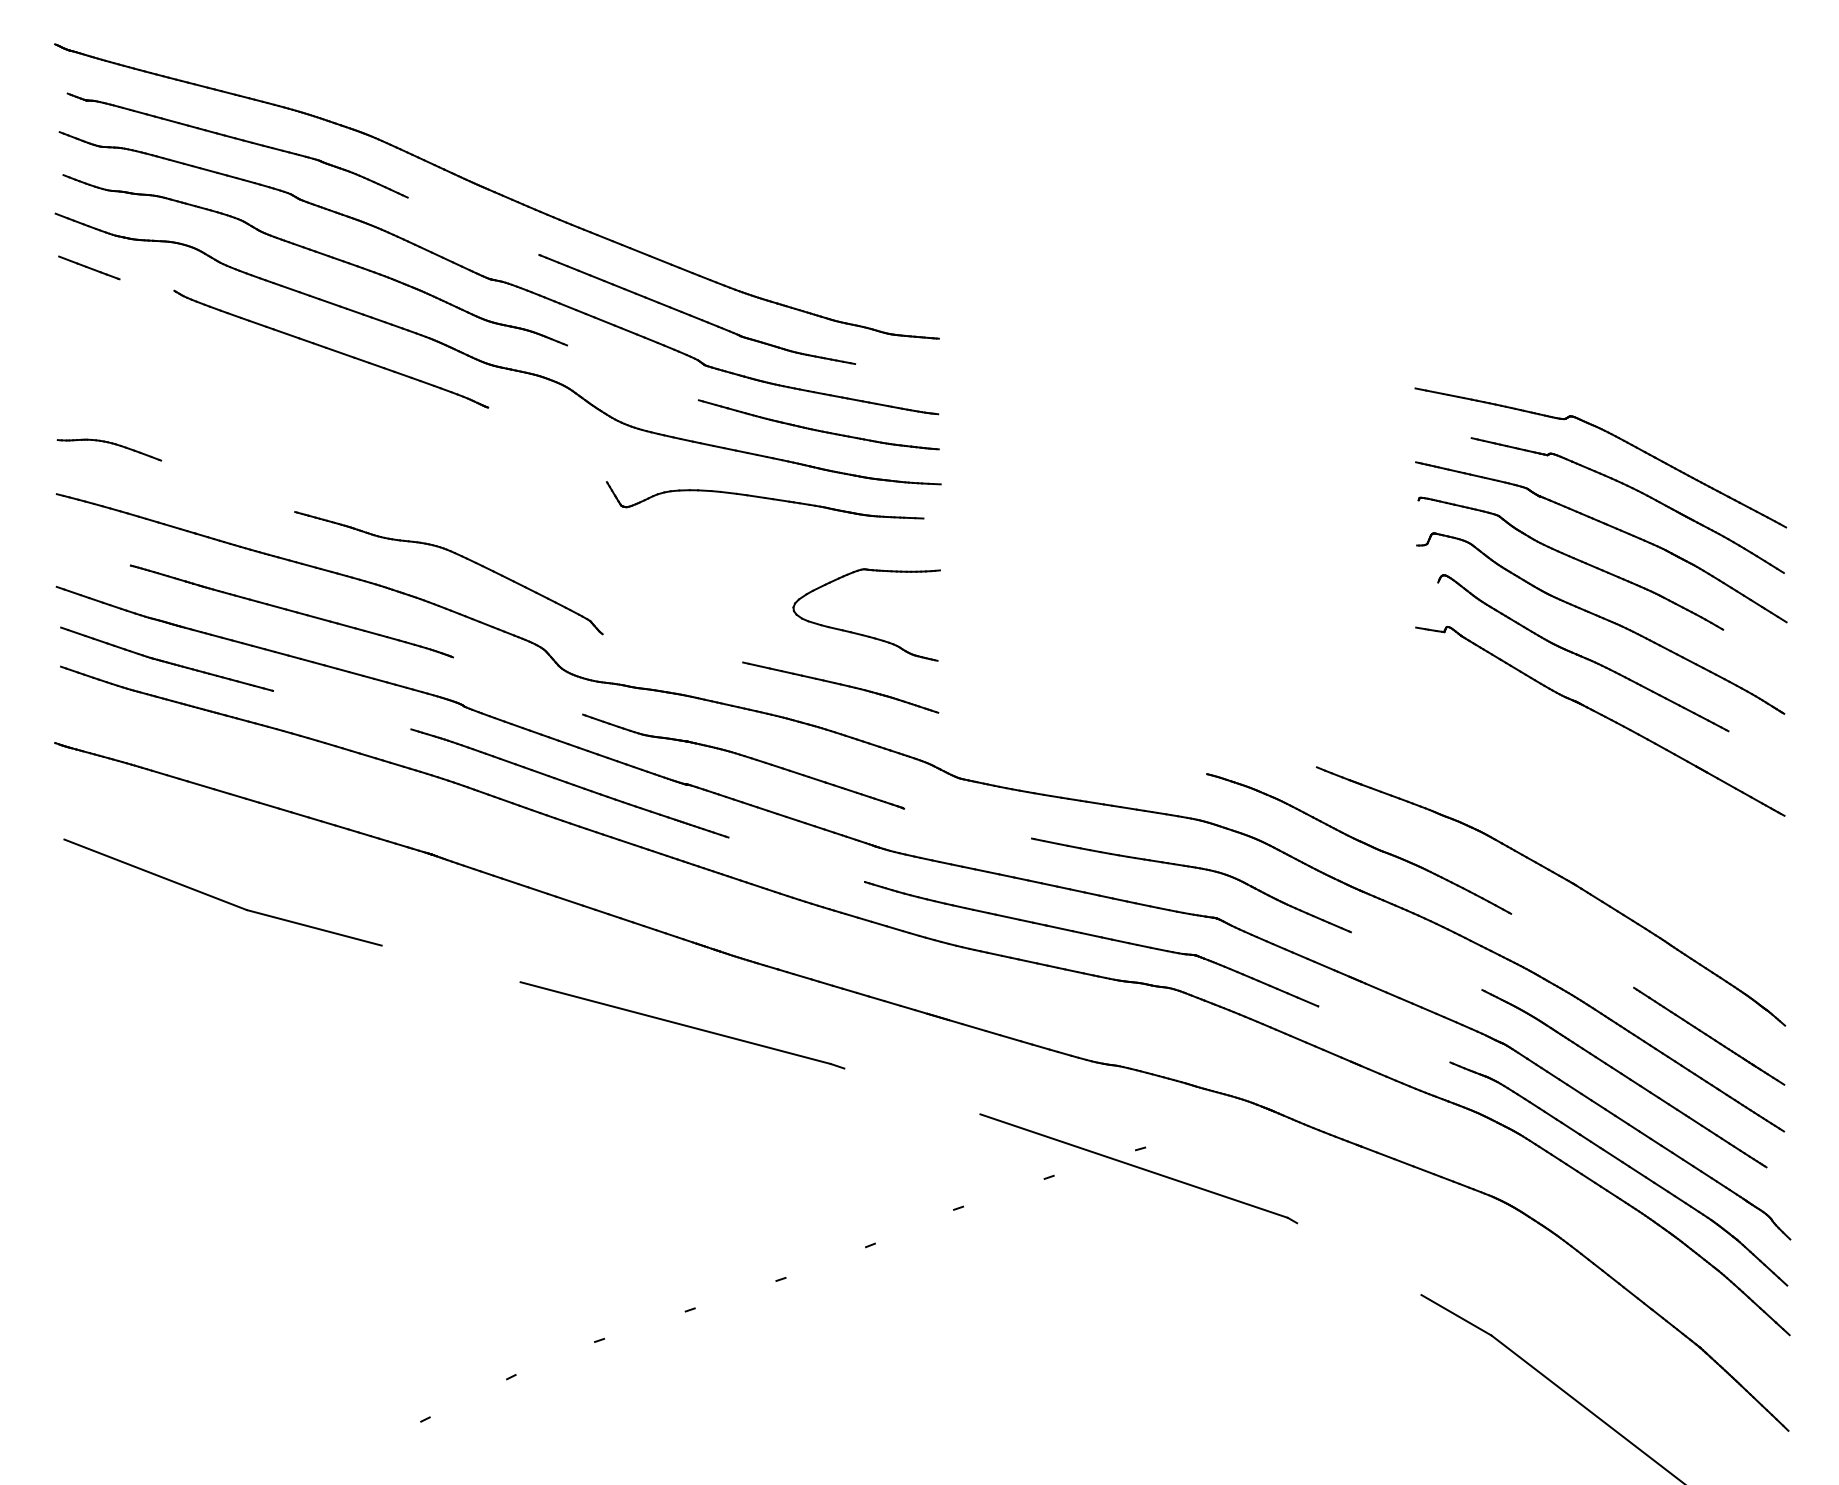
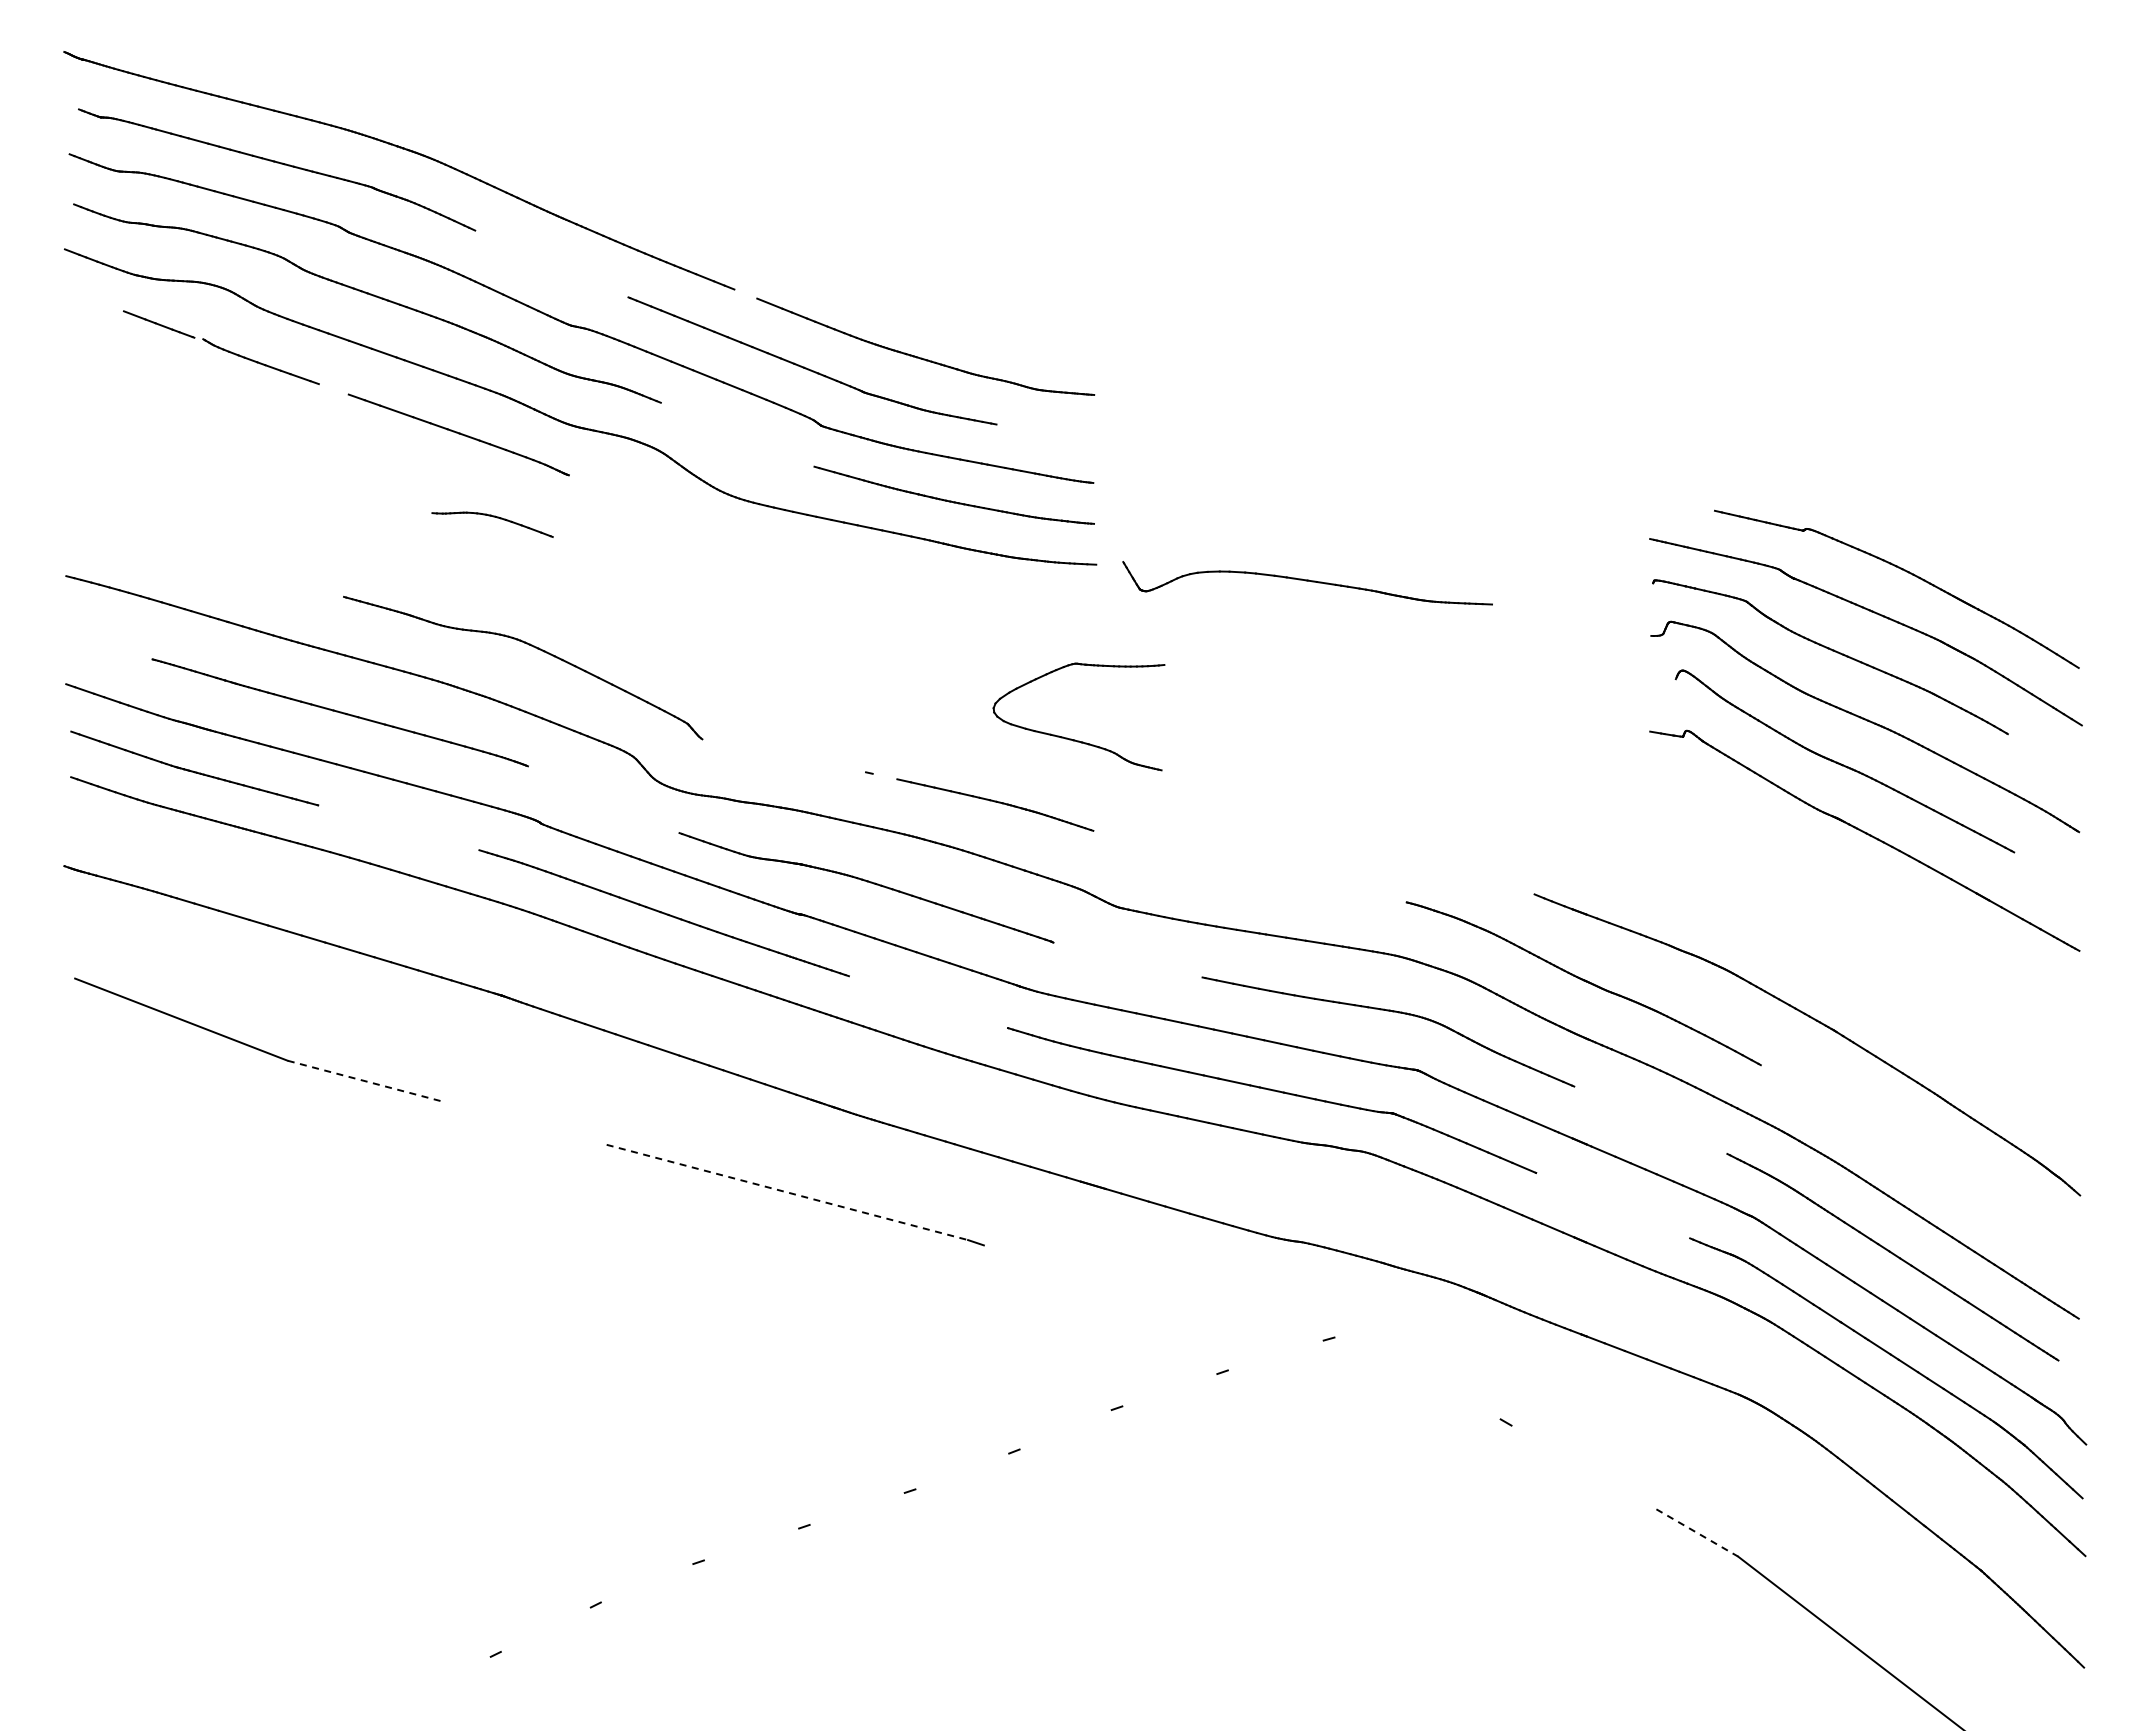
line: (639, 251) -> (745, 293), removed
line: (89, 267) -> (159, 324), moved
line: (286, 333) -> (333, 389), removed
part: (1611, 435) -> (1877, 507), removed
part: (110, 443) -> (493, 517), moved
part: (765, 500) -> (1307, 583), moved
part: (860, 633) -> (1071, 738), moved
line: (759, 666) -> (884, 776), removed
line: (314, 927) -> (366, 1081), solid -> dashed
line: (675, 1023) -> (787, 1192), solid -> dashed
line: (1709, 1036) -> (1991, 1207), removed
line: (1134, 1165) -> (1321, 1358), removed
line: (1456, 1315) -> (1697, 1533), solid -> dashed

